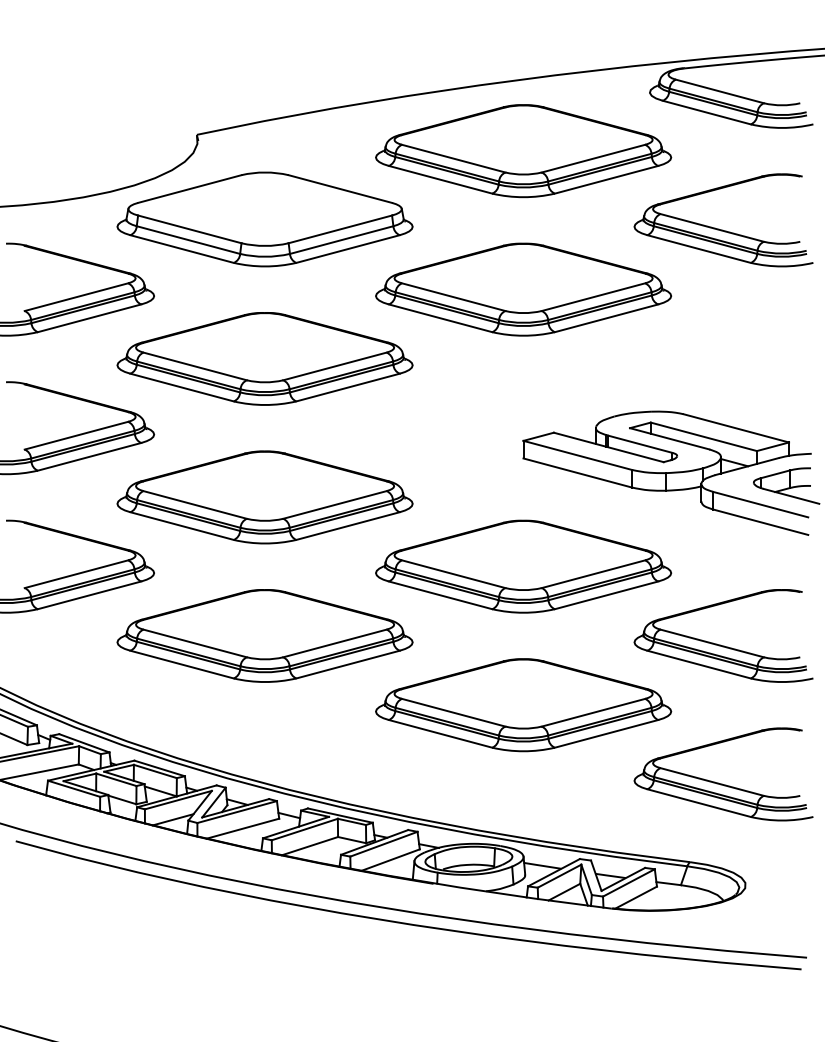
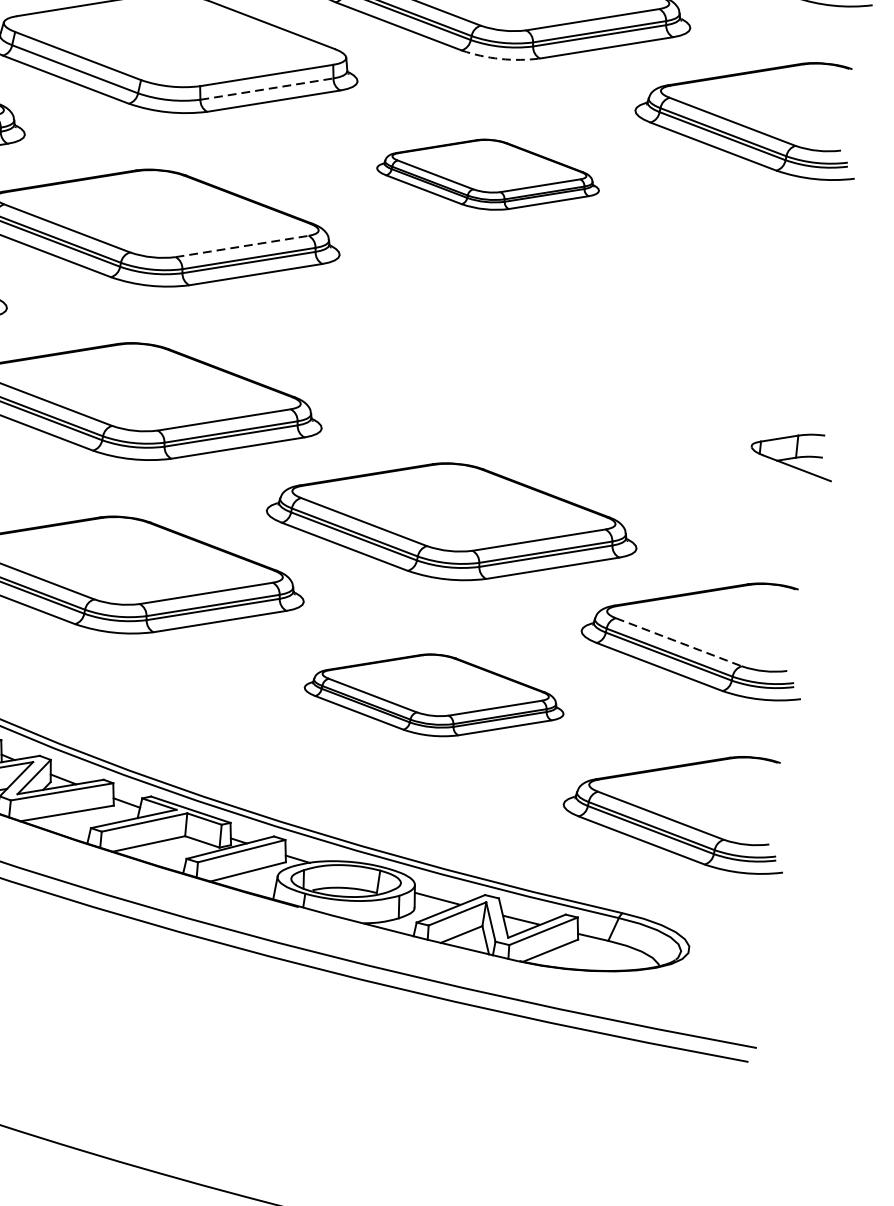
arc: (523, 197) -> (500, 59), solid -> dashed
line: (341, 240) -> (266, 89), solid -> dashed
part: (523, 289) -> (488, 174), size x0.6
line: (334, 366) -> (241, 246), solid -> dashed
part: (666, 472) -> (643, 422), removed
line: (712, 643) -> (679, 642), solid -> dashed
part: (523, 705) -> (434, 695), size x0.7

